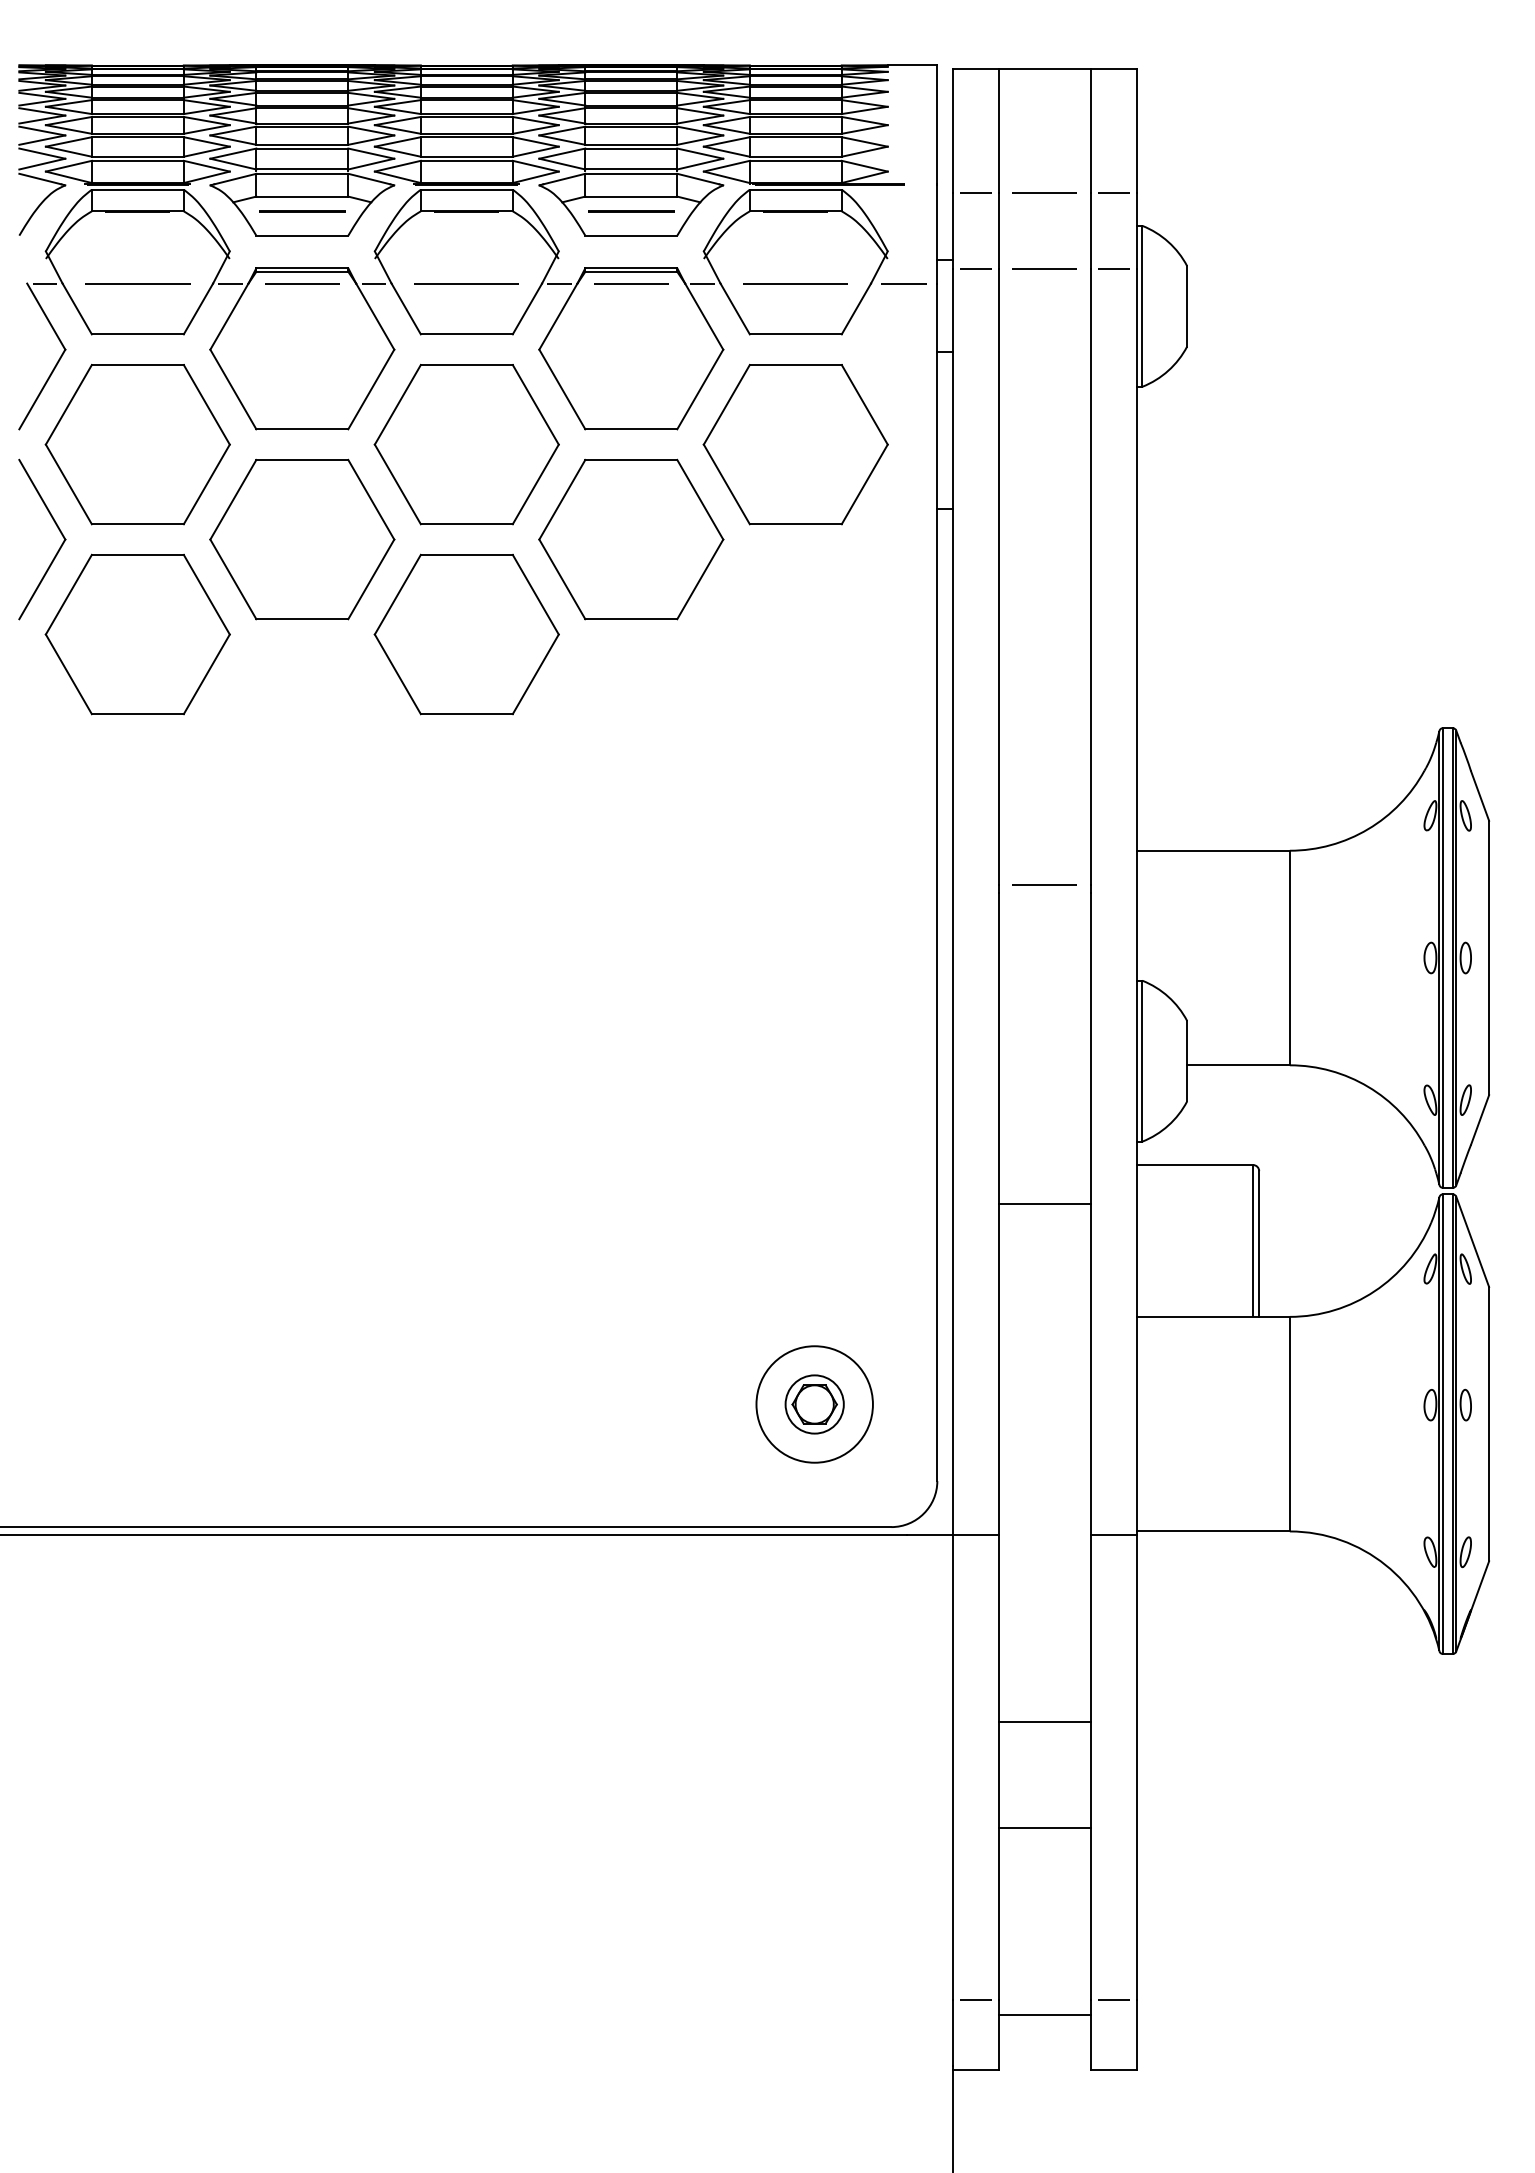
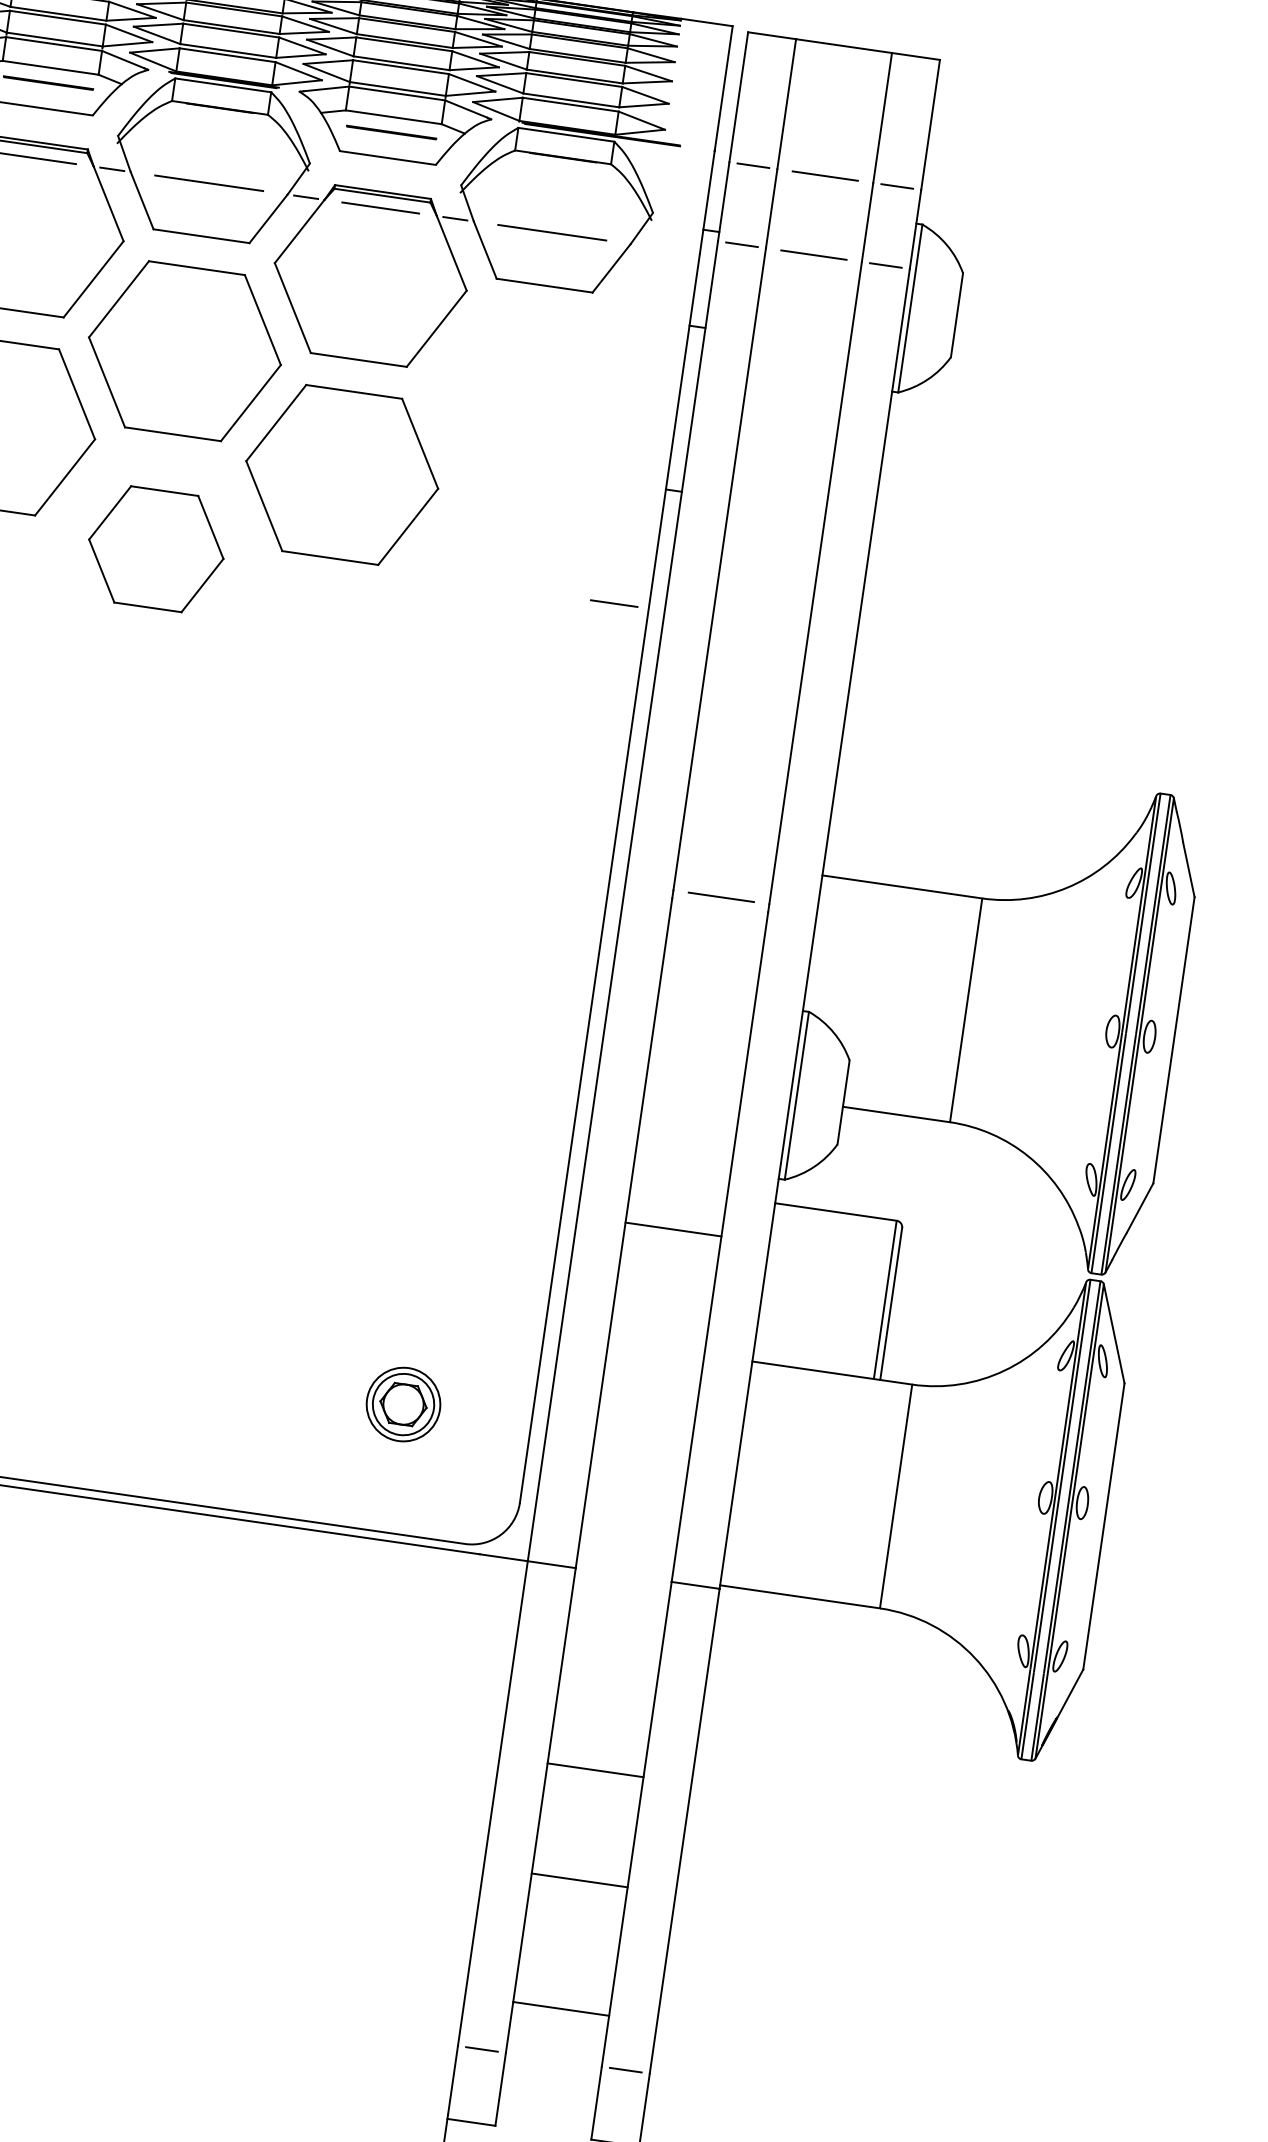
line: (903, 283) -> (613, 603), moved
part: (795, 444) -> (527, 400), removed
part: (466, 634) -> (156, 549), size x0.7
circle: (814, 1404) -> (403, 1404), size x0.6
line: (1044, 2014) -> (561, 2008), moved

